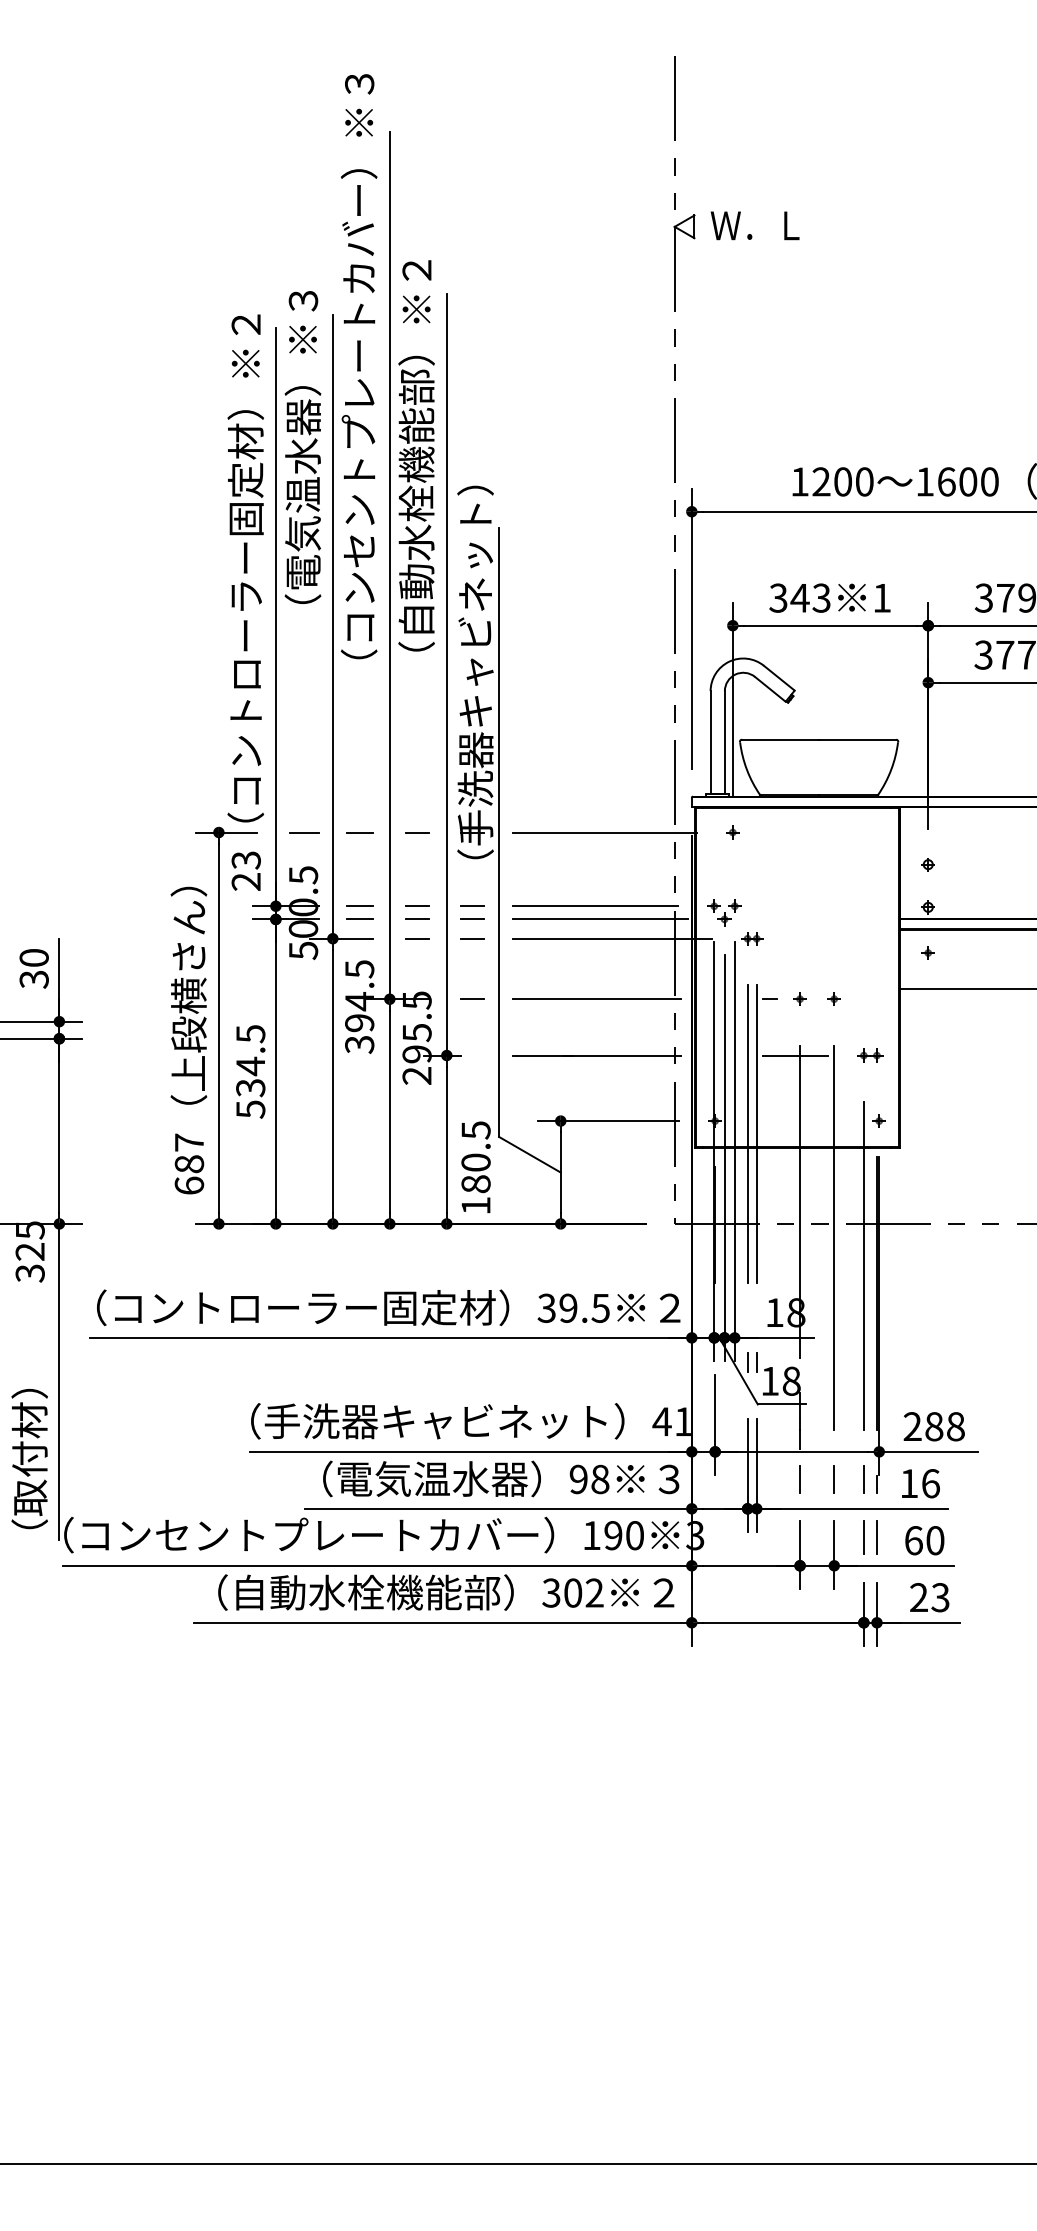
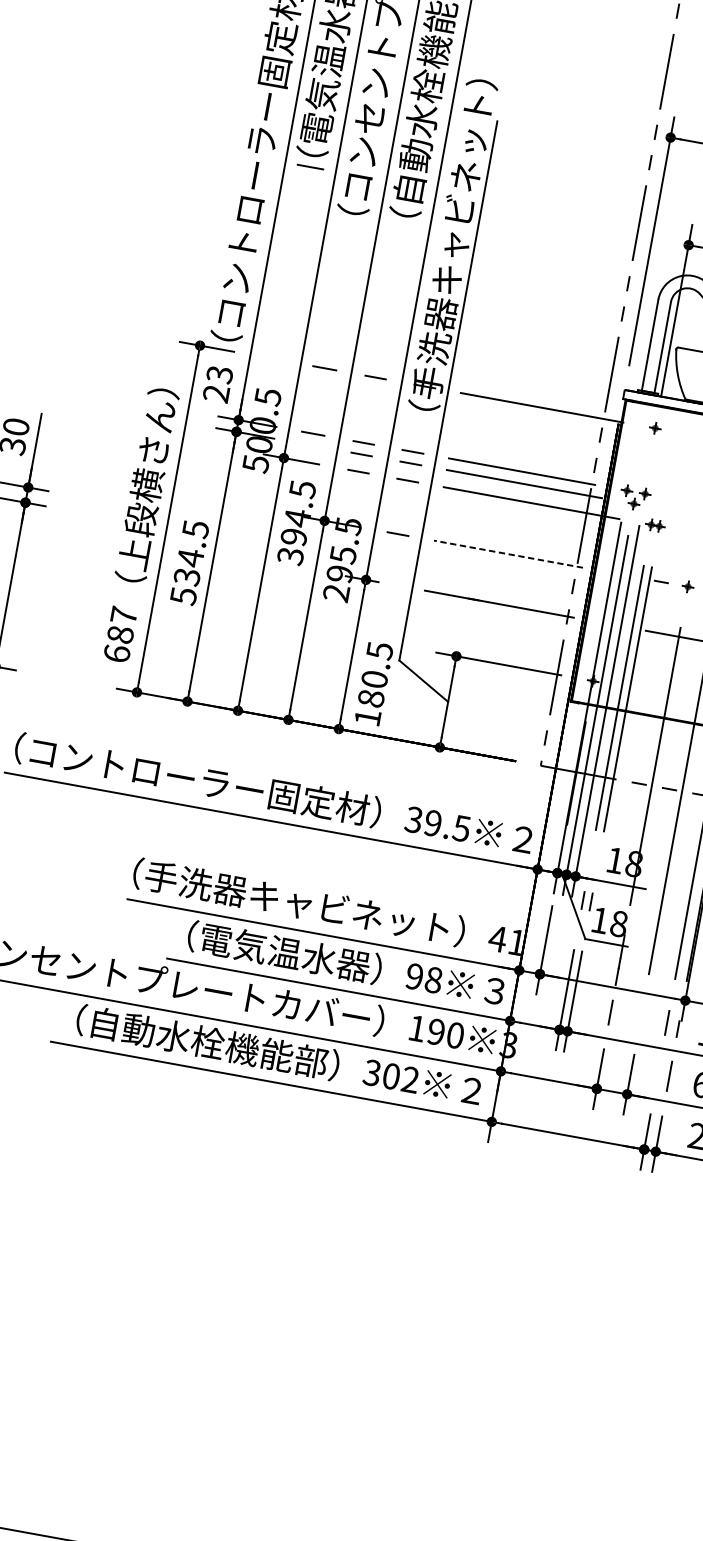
line: (304, 832) -> (310, 167), moved
line: (359, 918) -> (310, 444), removed
line: (596, 999) -> (507, 554), solid -> dashed
line: (833, 1479) -> (640, 1017), removed
line: (863, 1537) -> (657, 1073), removed

